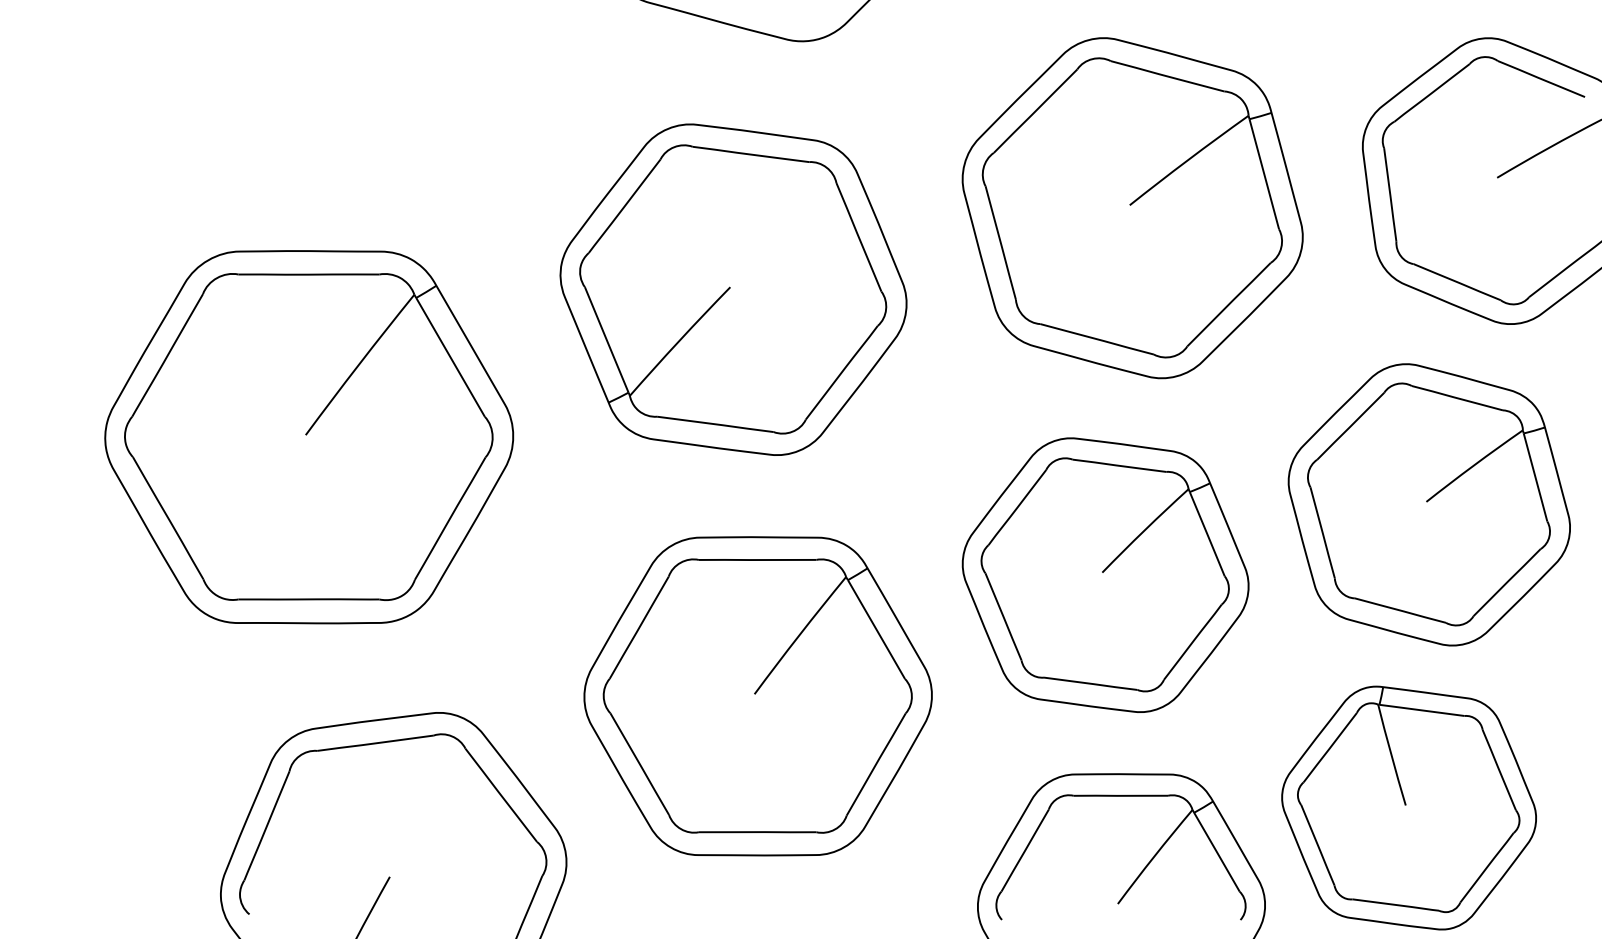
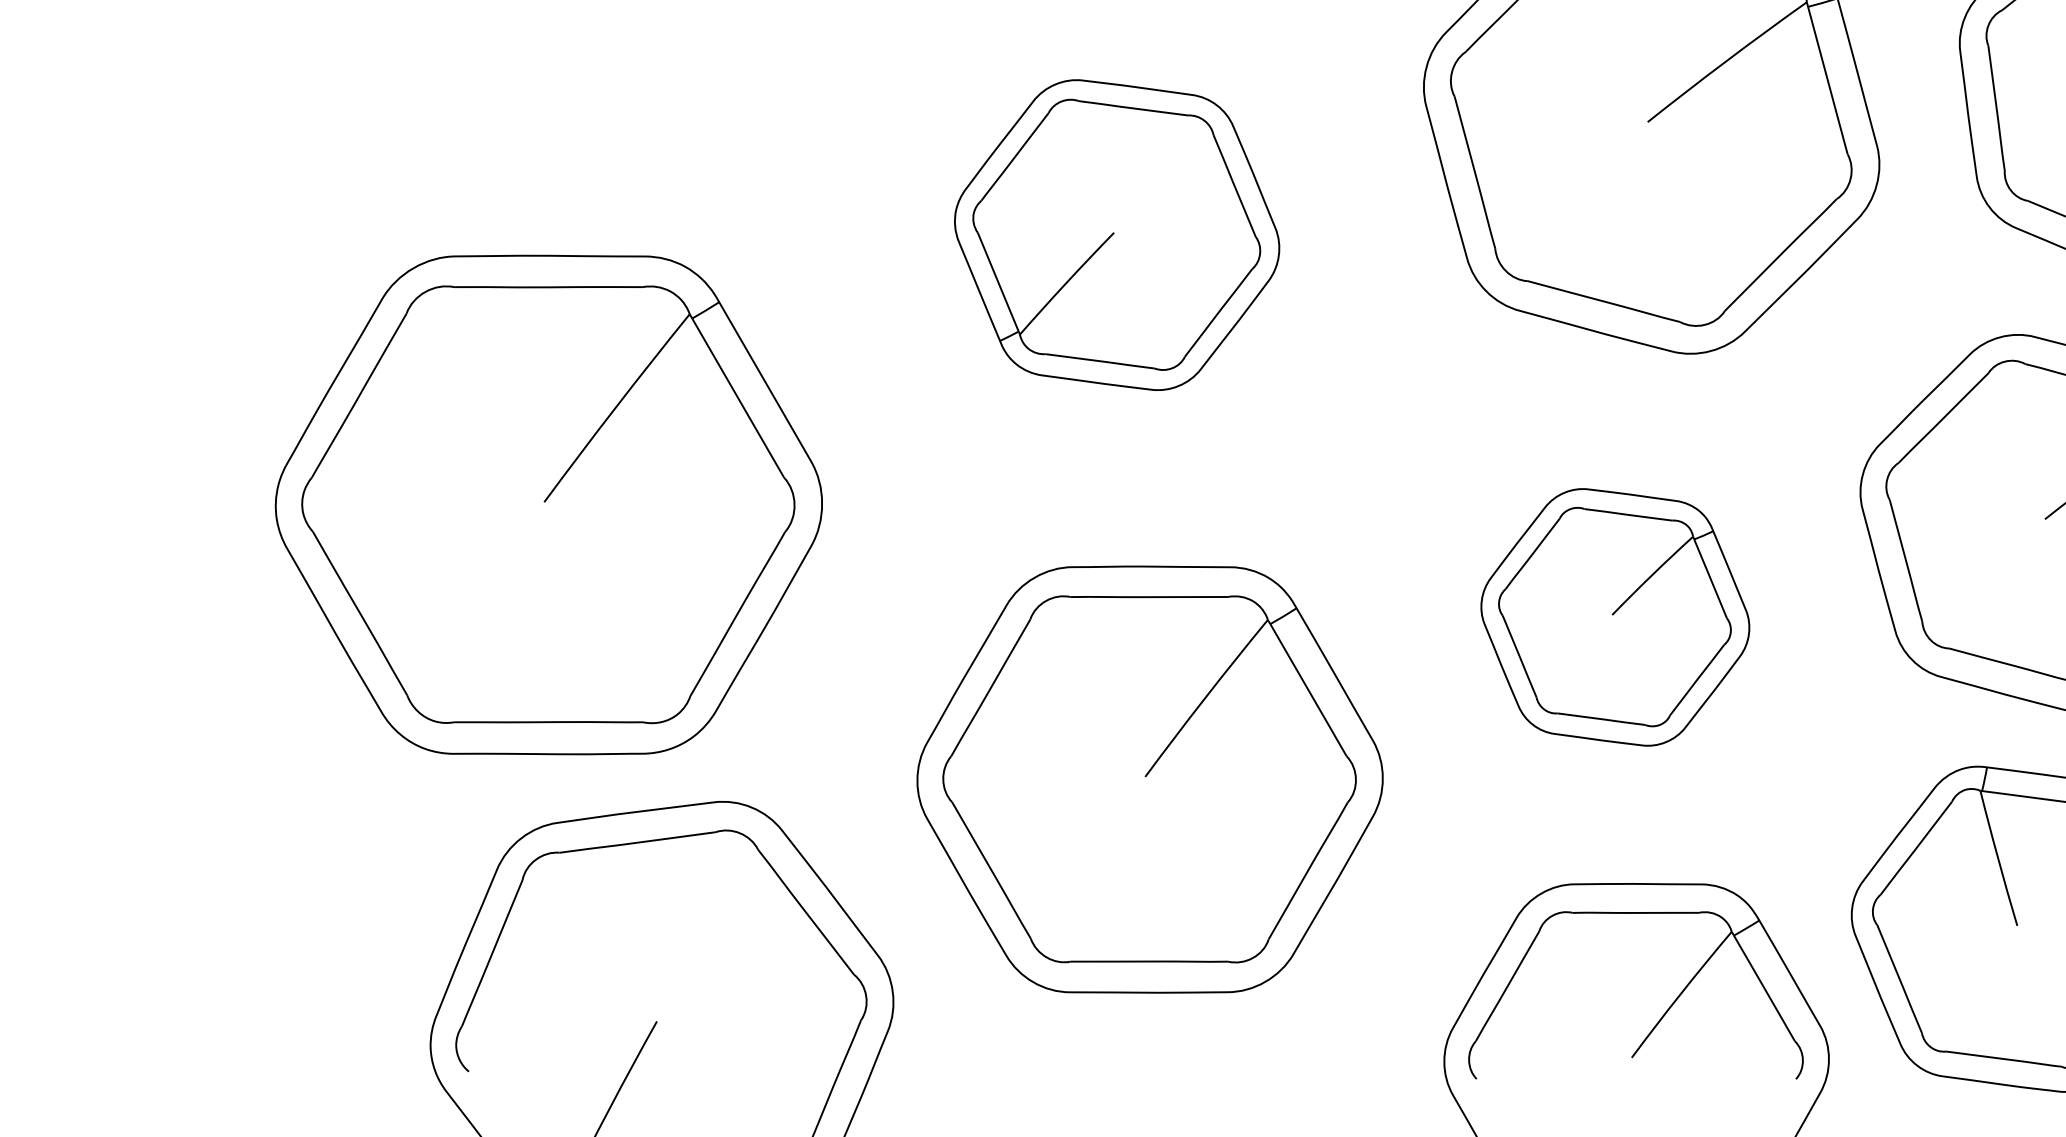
part: (733, 289) -> (1117, 234), size x0.7
part: (309, 437) -> (549, 505), moved
part: (1105, 574) -> (1615, 616), size x0.7

